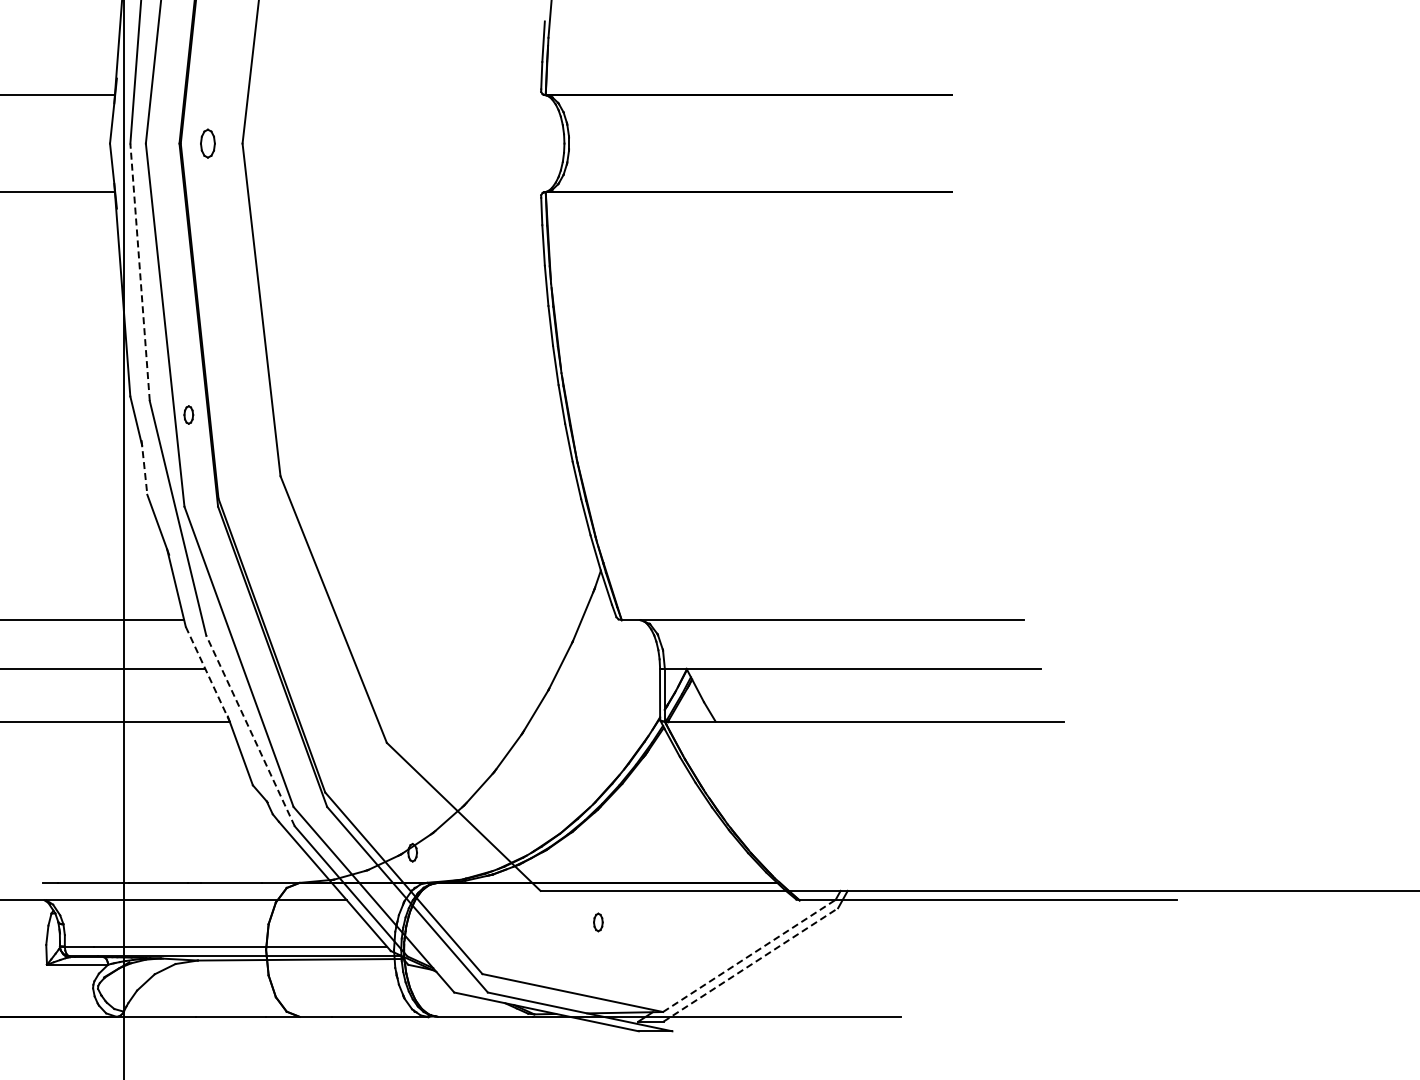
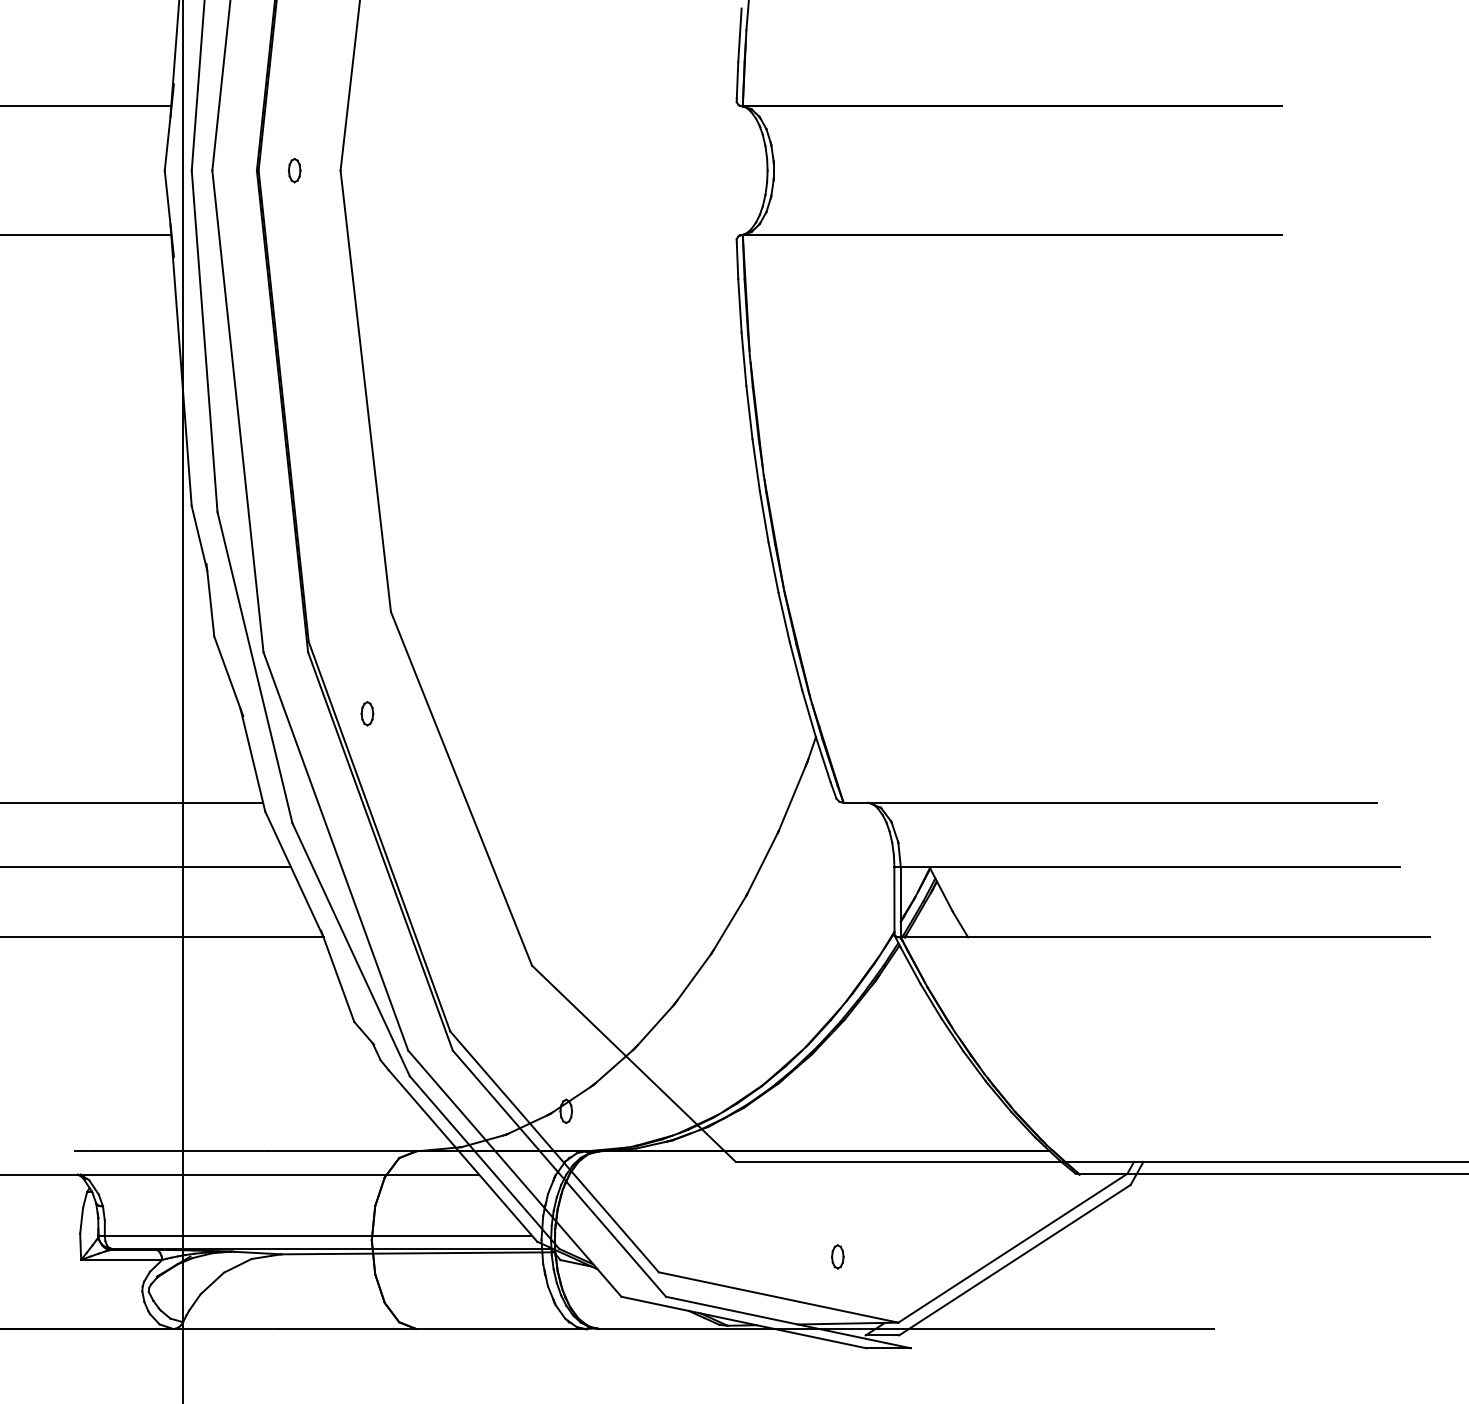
part: (207, 143) -> (294, 170), size x0.62
line: (140, 271) -> (205, 340), dashed -> solid
part: (188, 414) -> (367, 713), moved
line: (144, 468) -> (210, 601), dashed -> solid
line: (207, 674) -> (294, 874), dashed -> solid
line: (250, 730) -> (351, 949), dashed -> solid
part: (598, 922) -> (837, 1256), moved
line: (749, 955) -> (1013, 1247), dashed -> solid
line: (751, 964) -> (1015, 1259), dashed -> solid

